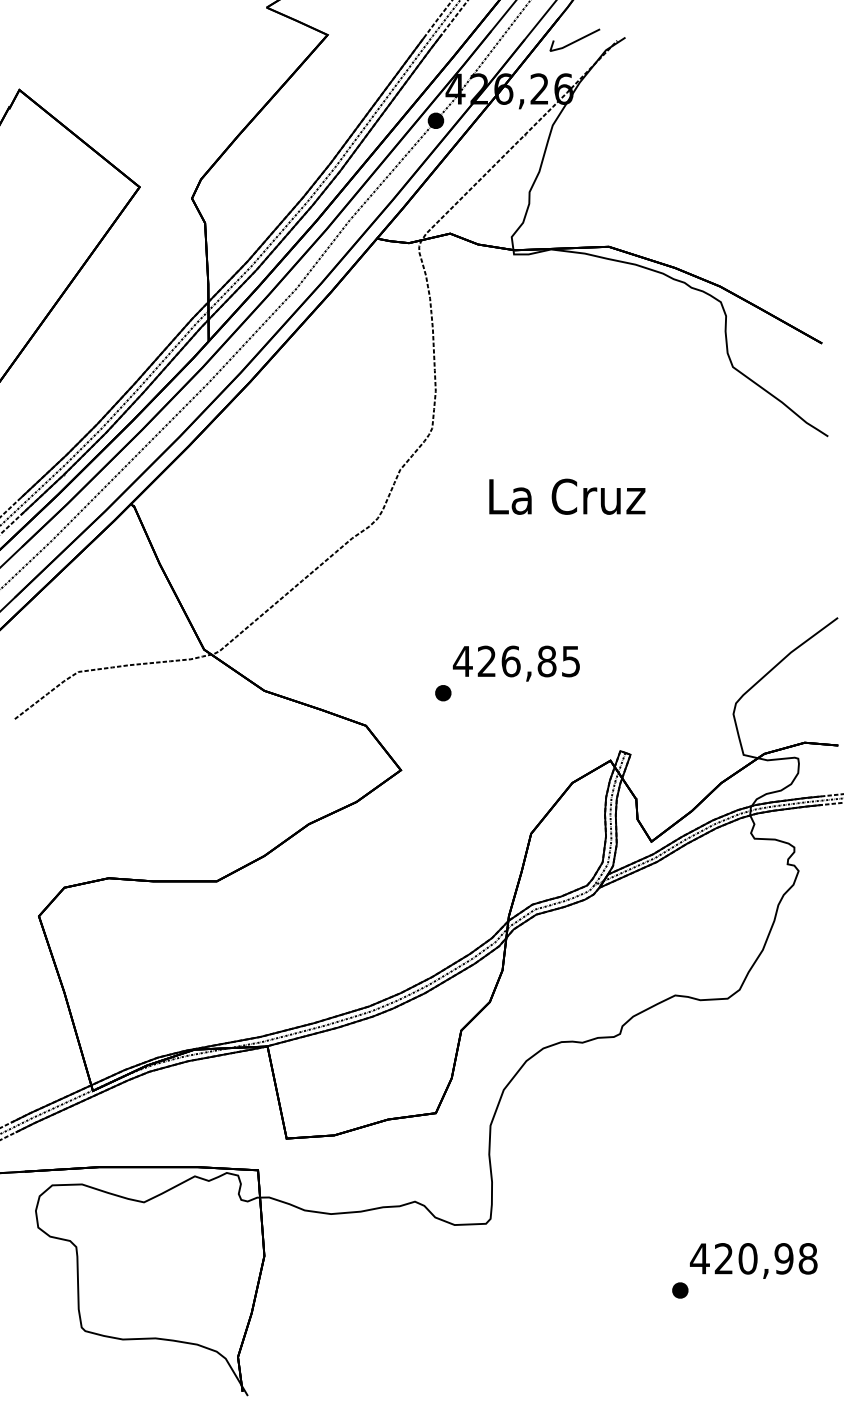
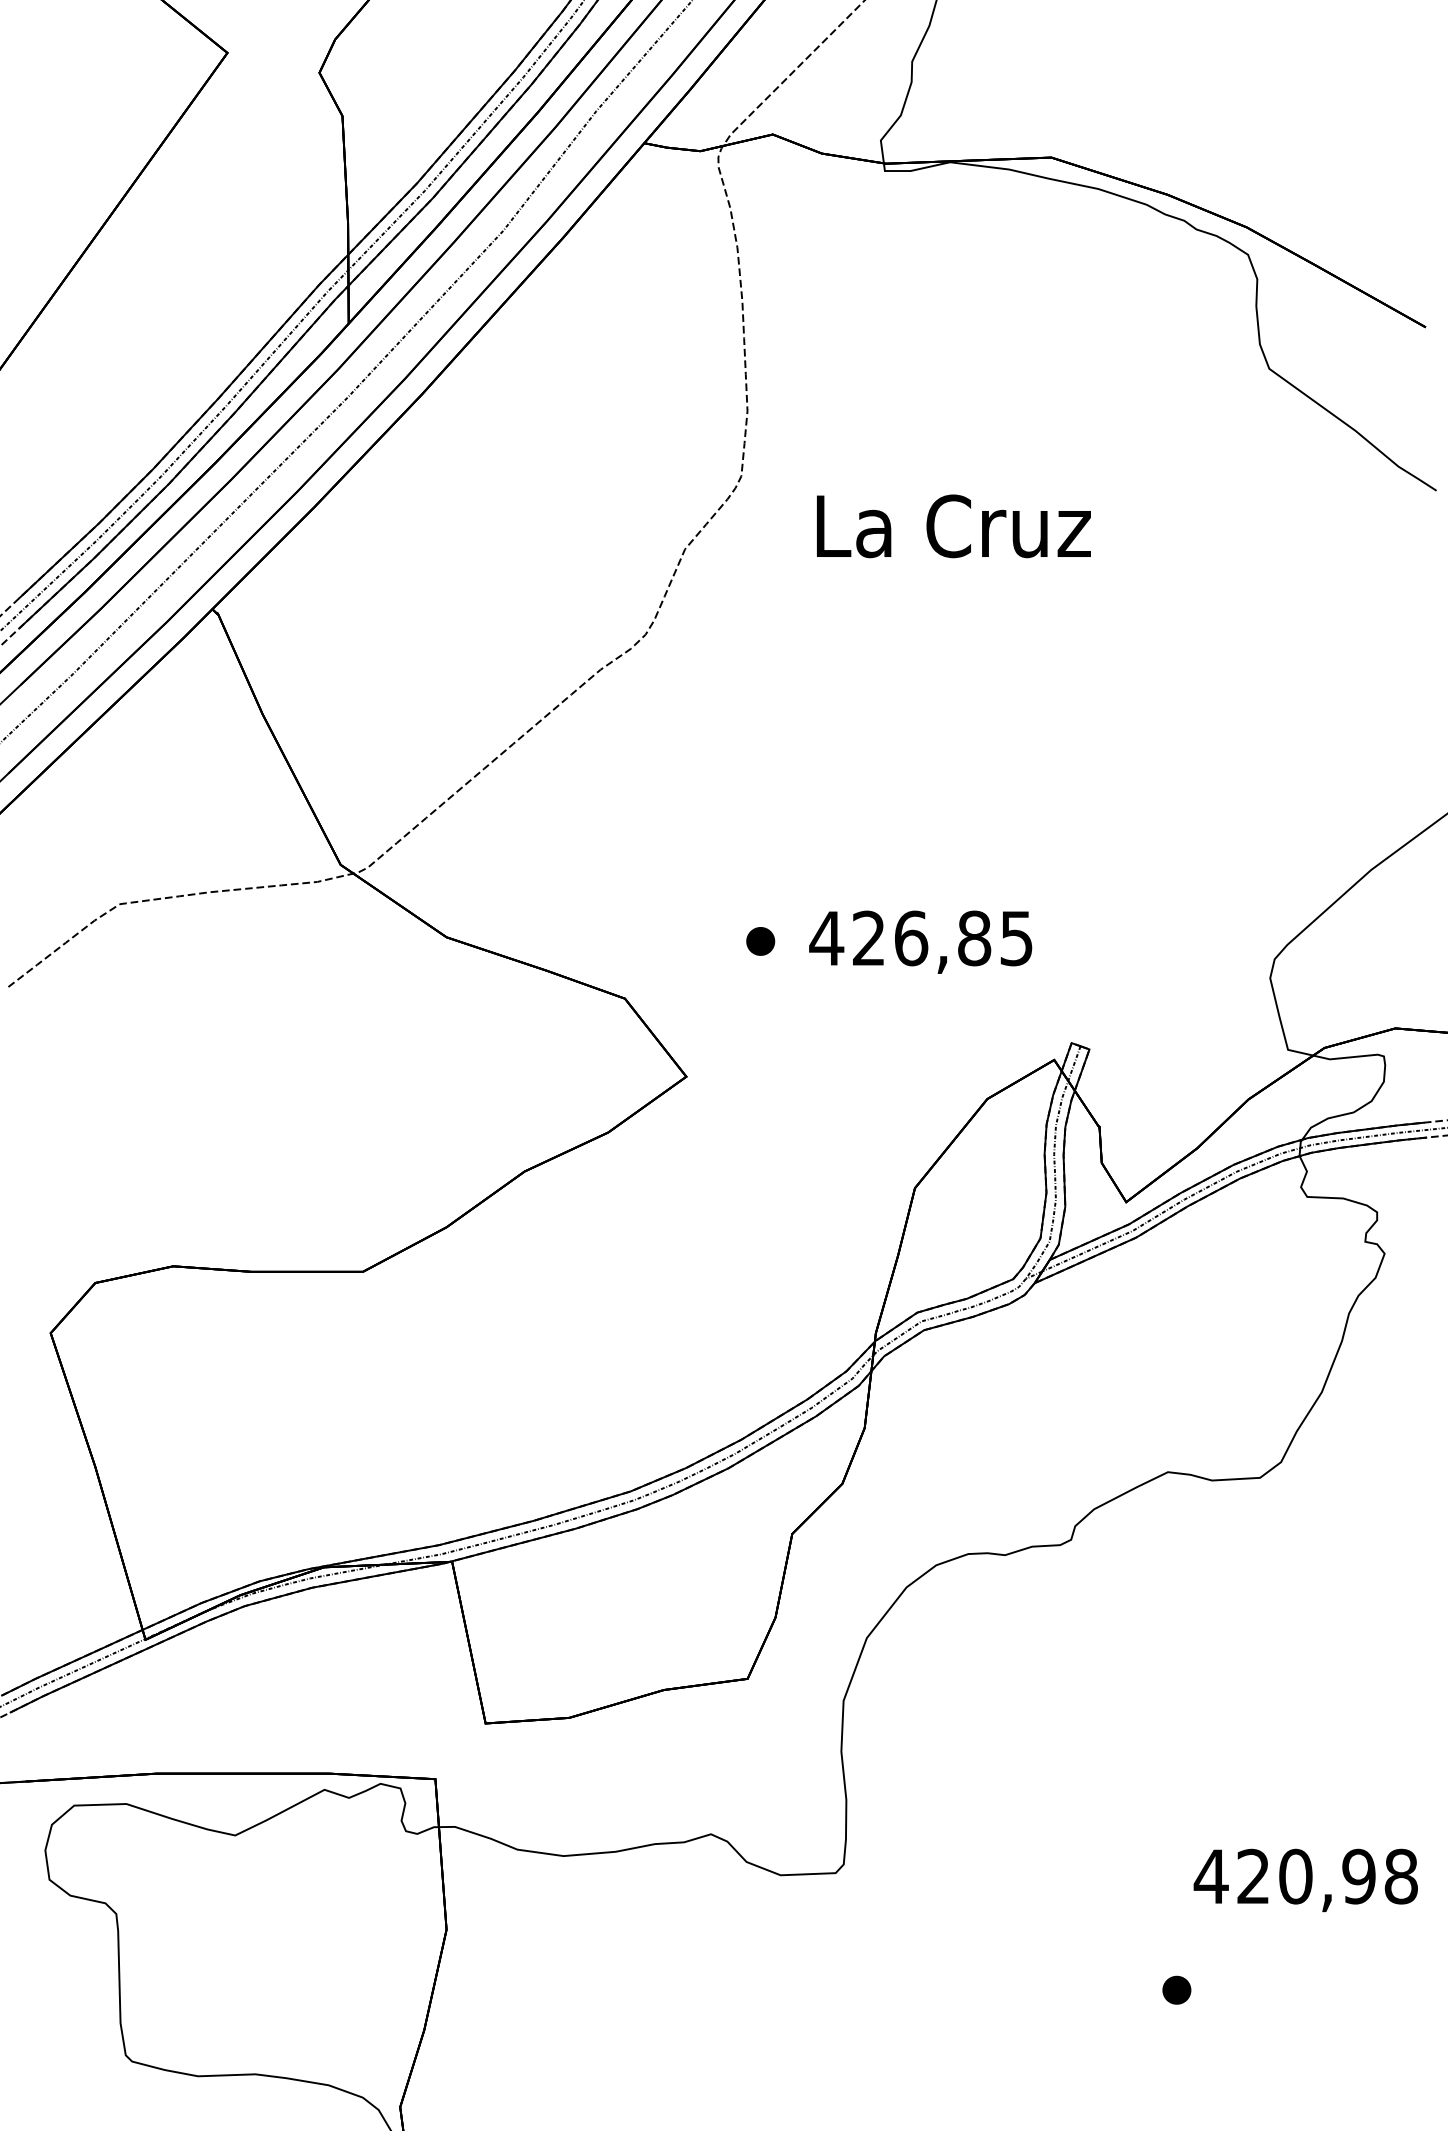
text: (567, 496) -> (954, 525), moved
text: (515, 663) -> (919, 941), moved
text: (753, 1260) -> (1305, 1879), moved

